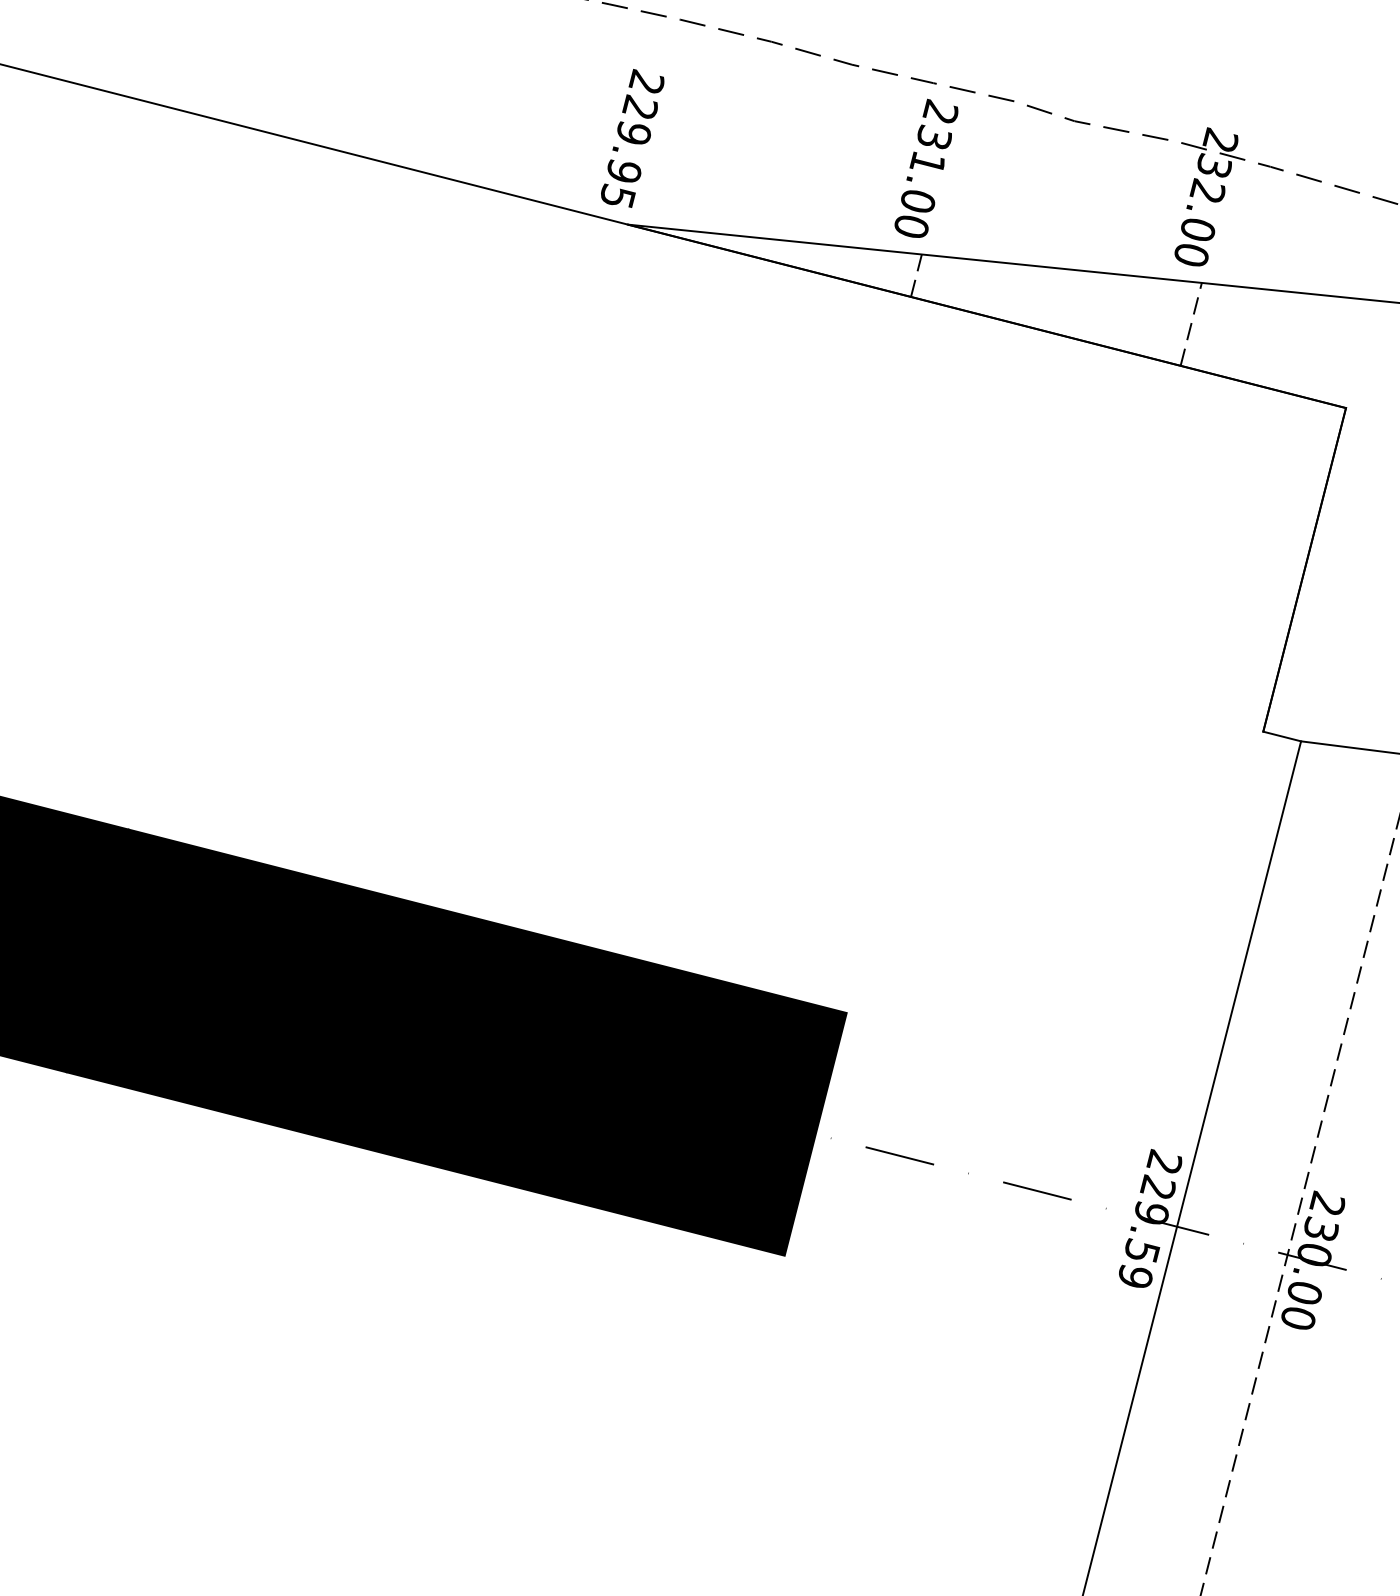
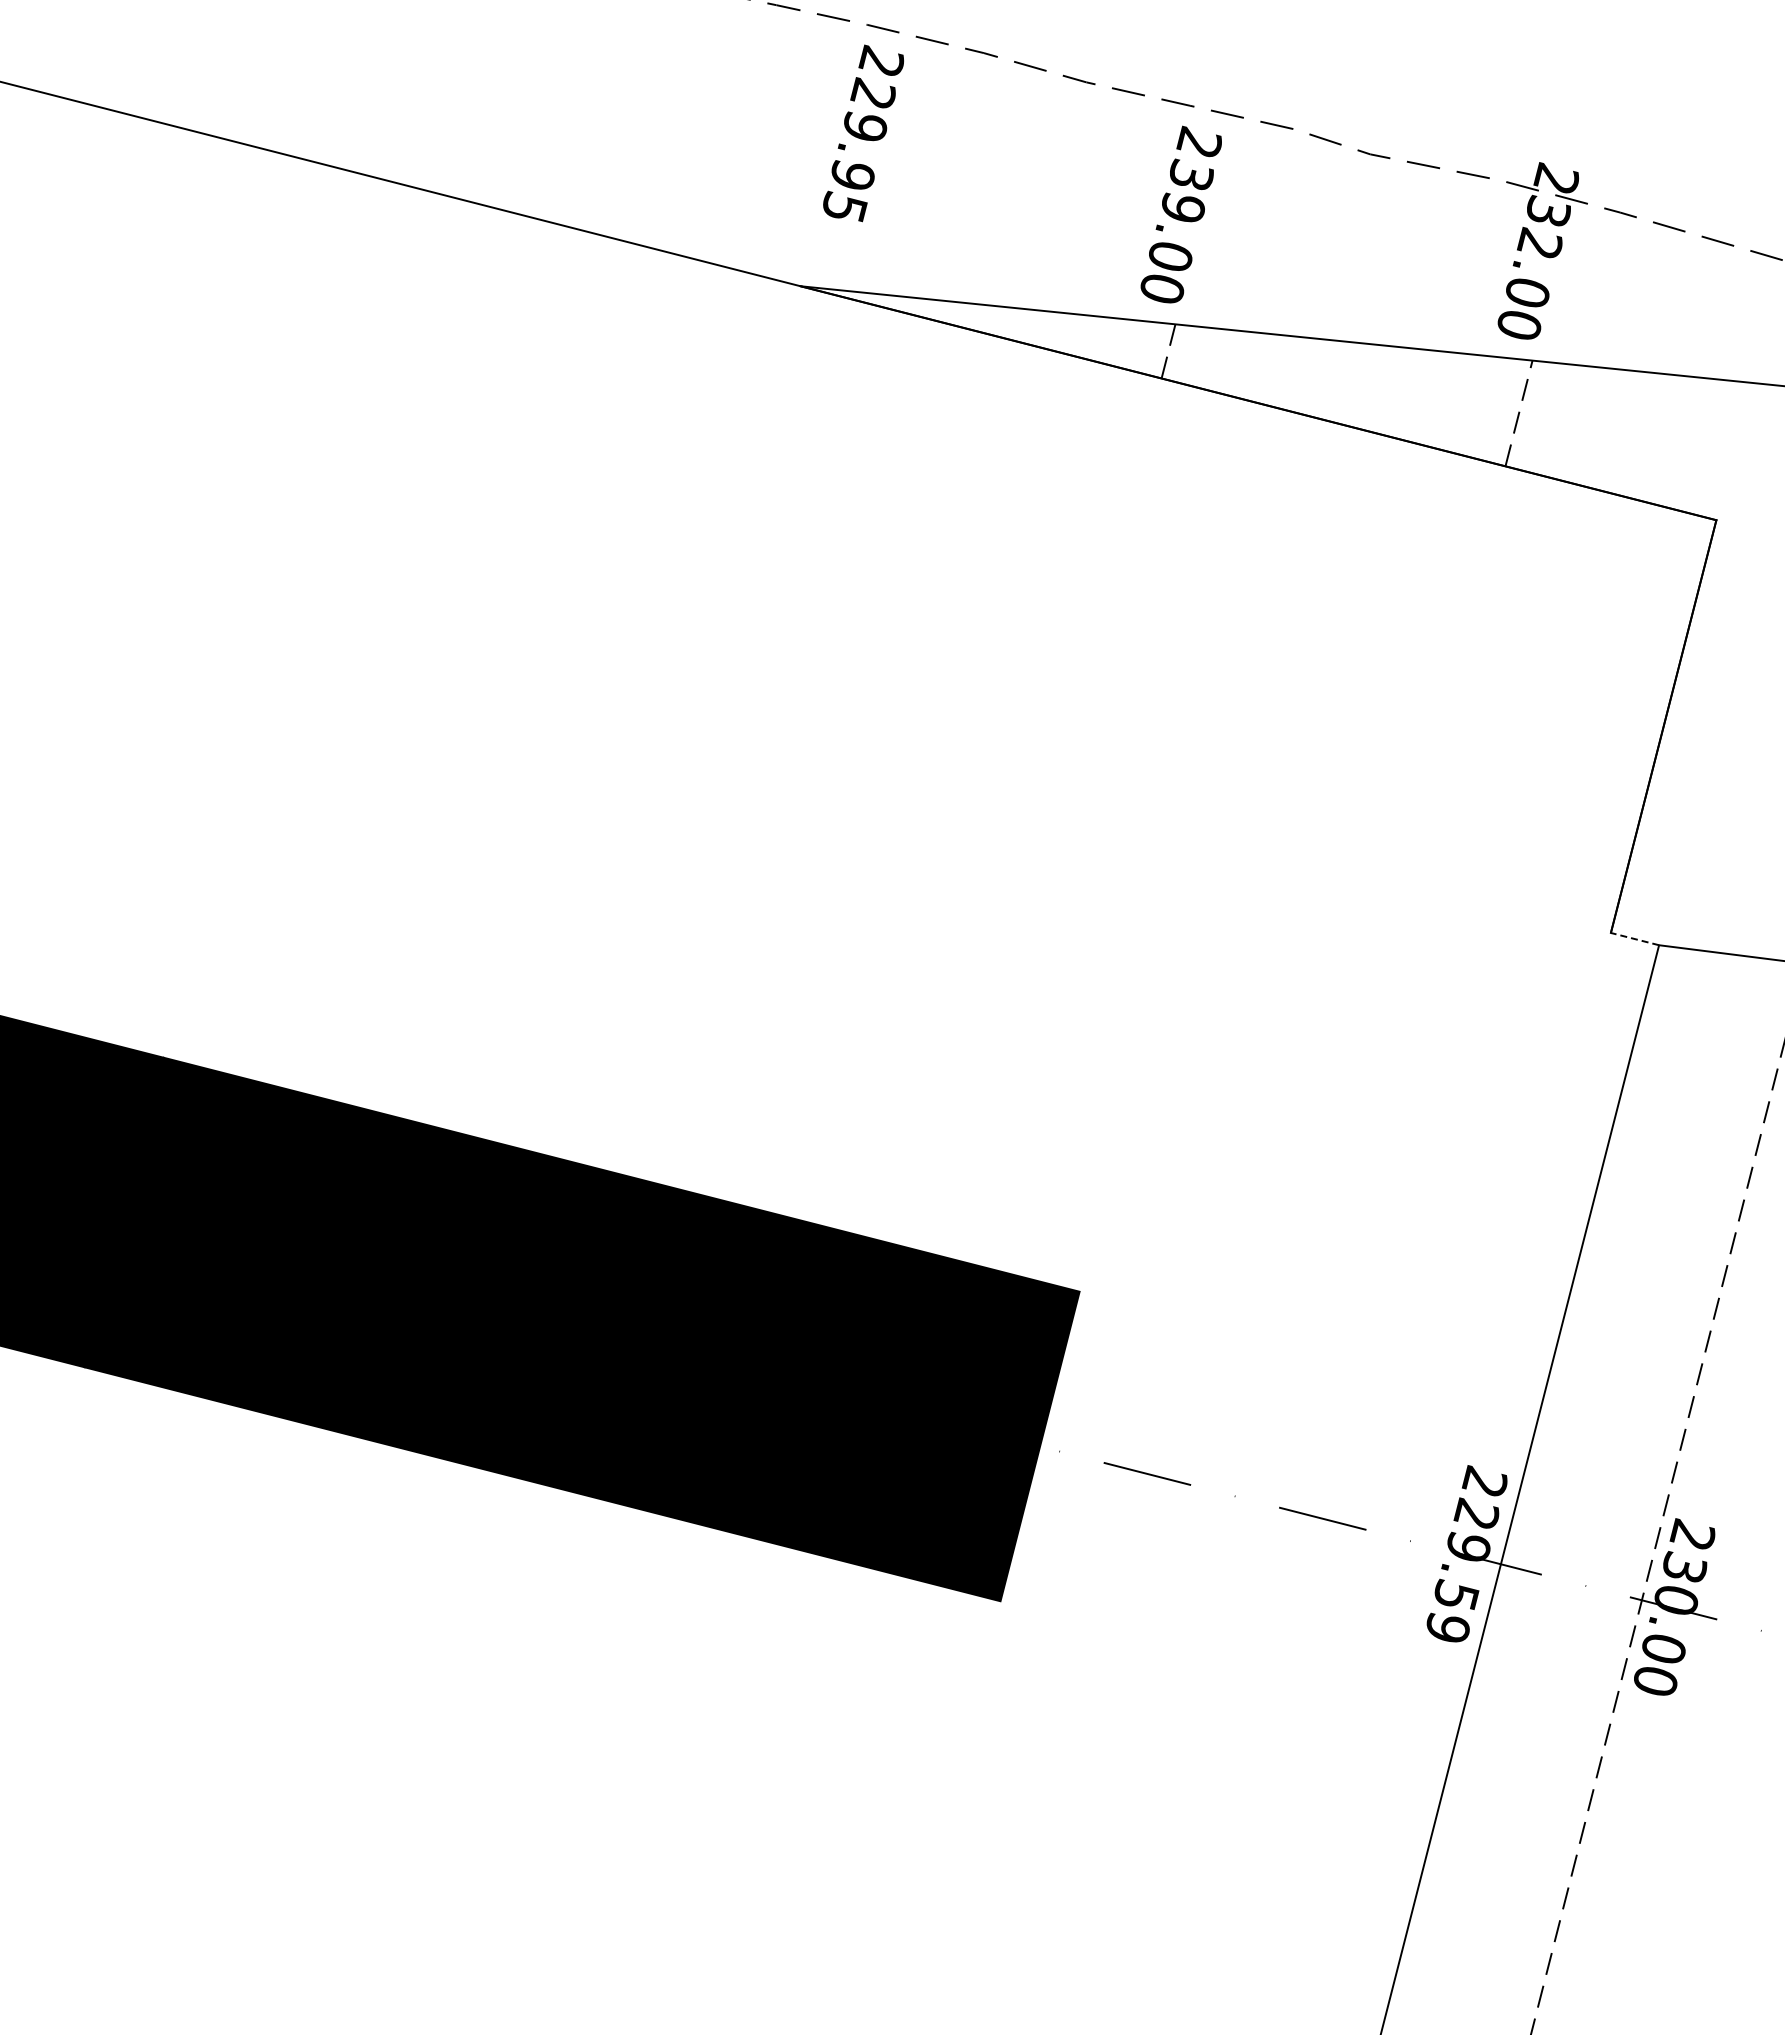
text: (632, 138) -> (863, 133), moved
text: (926, 162) -> (1181, 207), 231.00 -> 239.00
line: (1282, 736) -> (1635, 939), solid -> dashed

